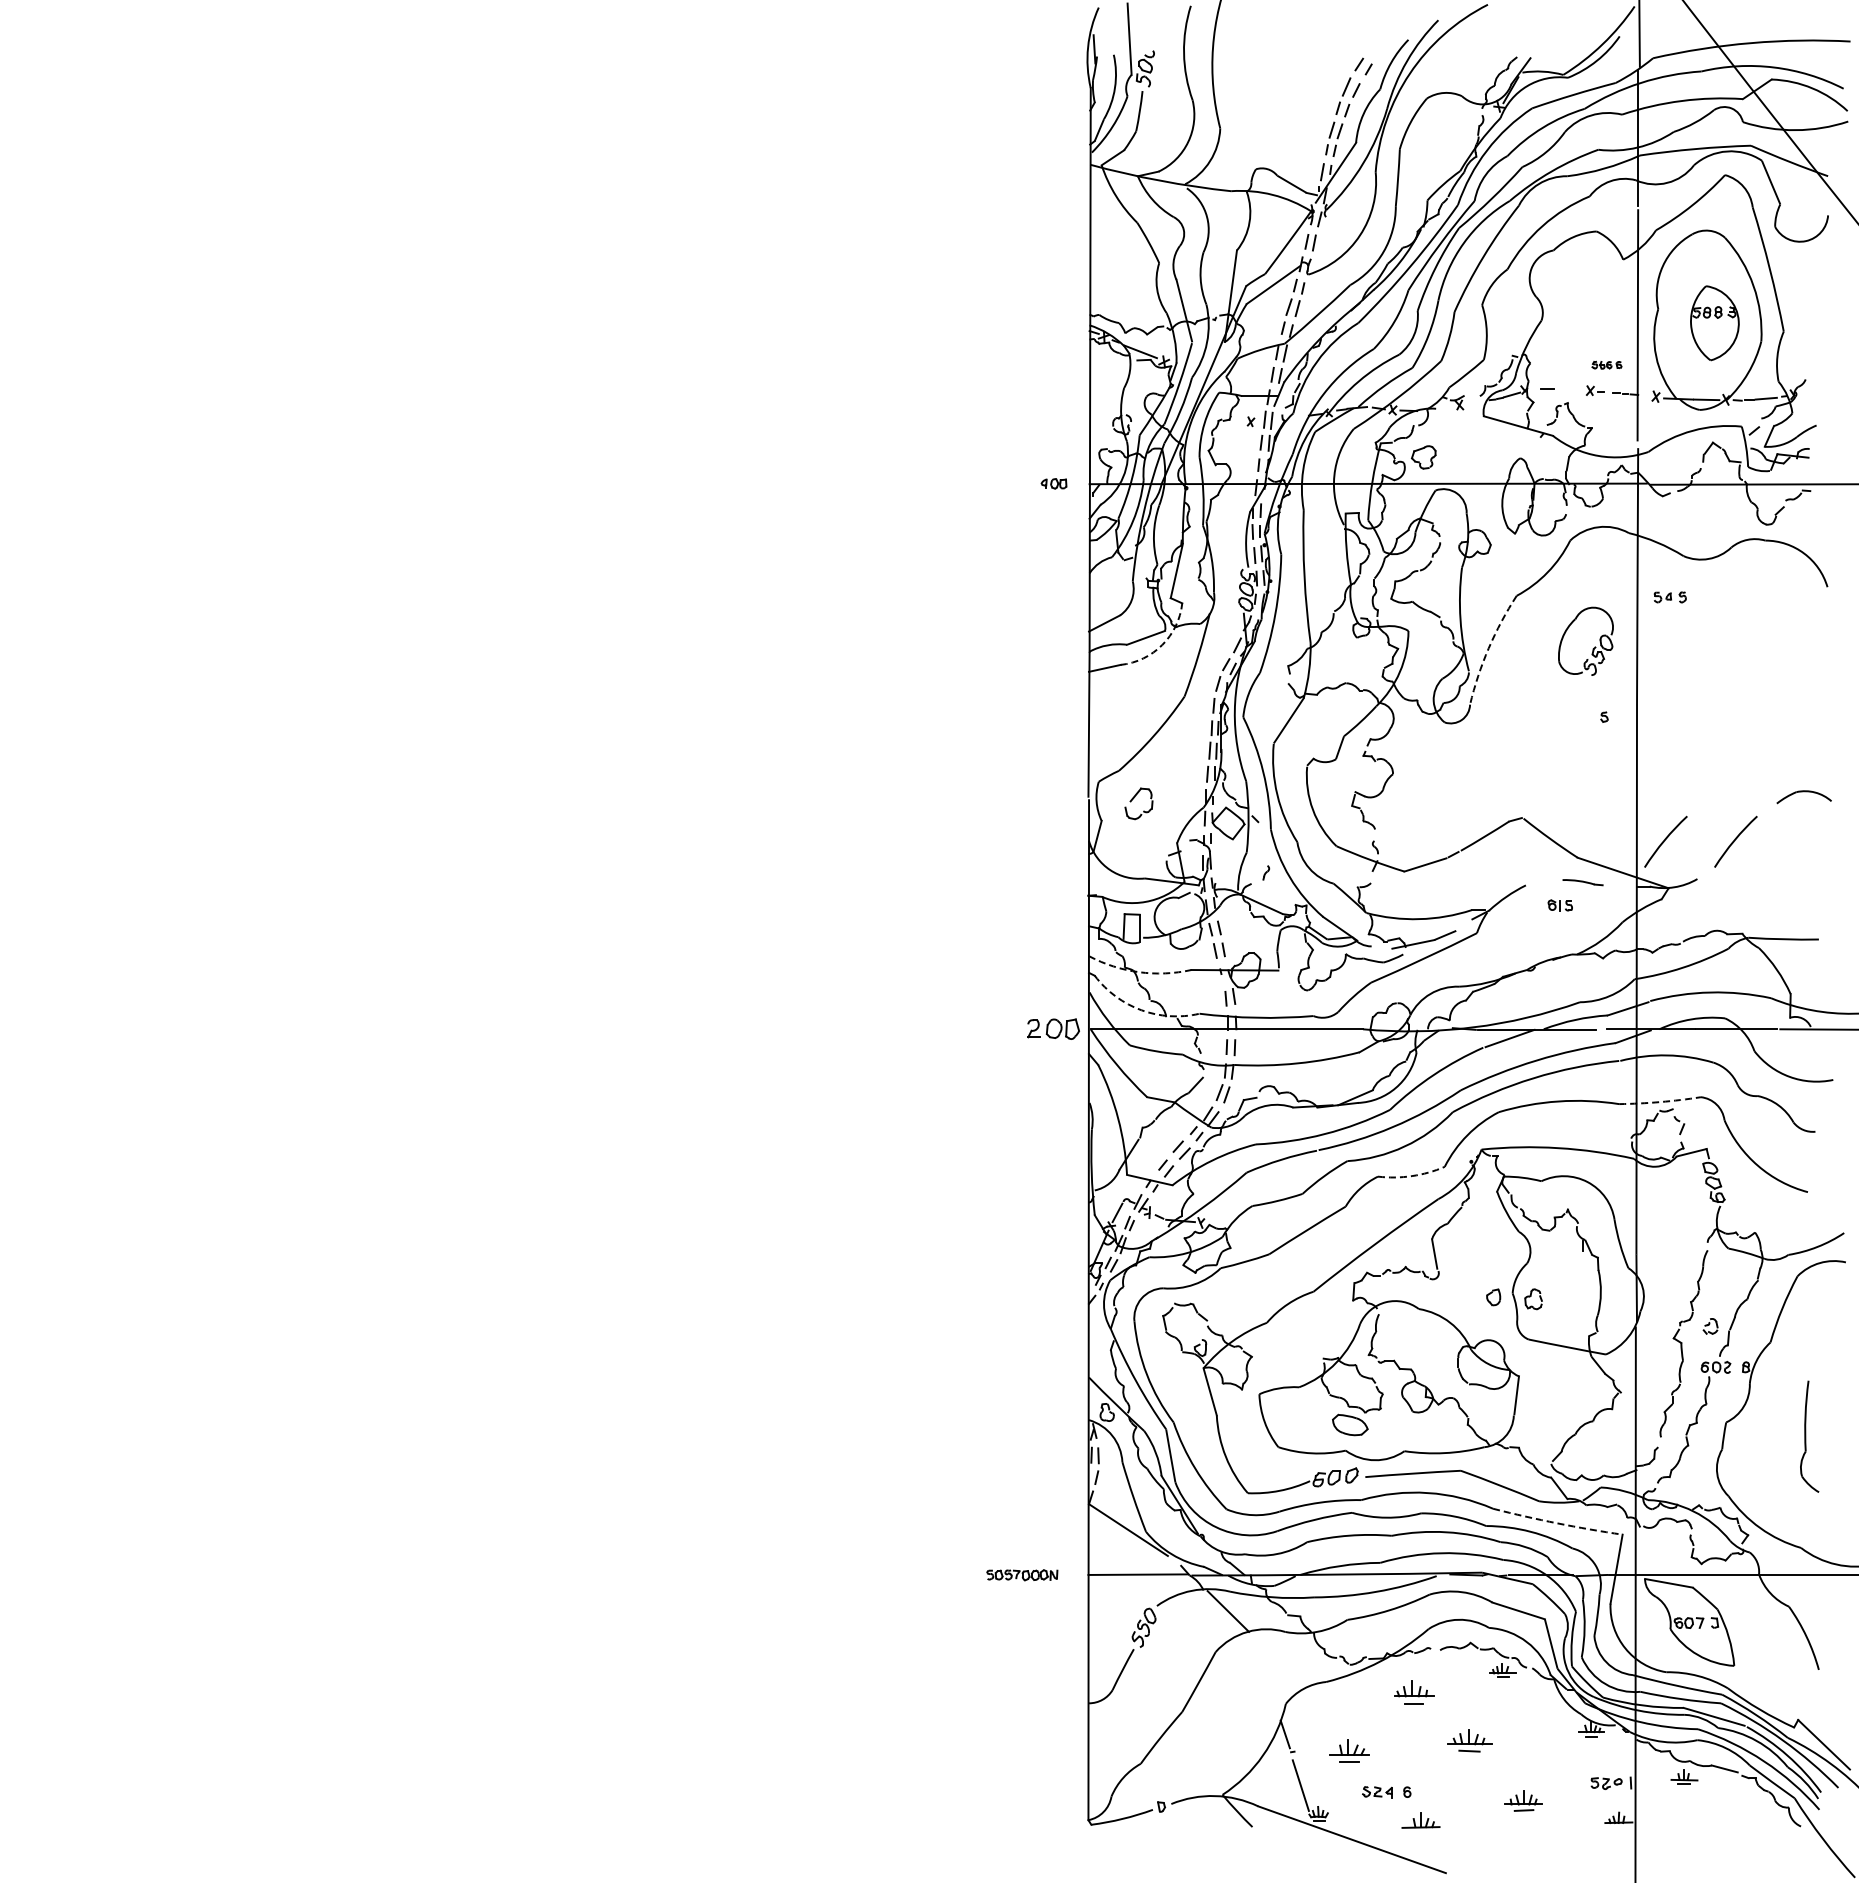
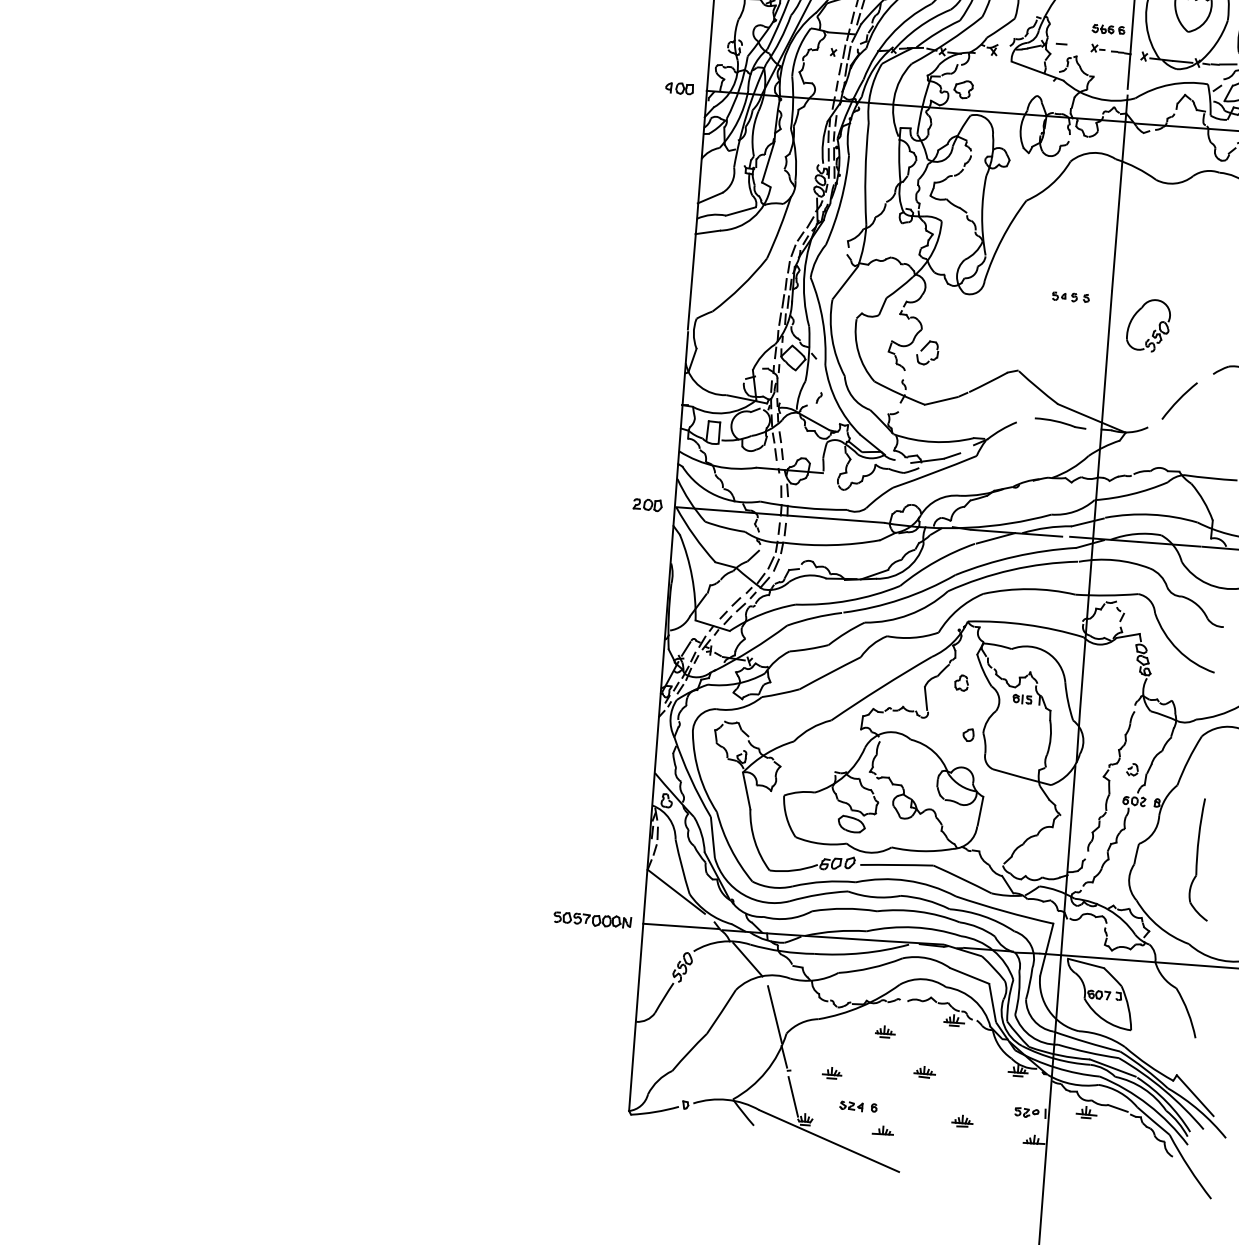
part: (1606, 365) -> (1108, 29), size x1.43
part: (1053, 483) -> (679, 88), size x1.43
part: (1669, 597) -> (1064, 296), moved
arc: (1162, 644) -> (753, 217), dashed -> solid
arc: (1488, 648) -> (1001, 239), dashed -> solid
part: (1593, 648) -> (1153, 331), moved
part: (1134, 798) -> (924, 348), moved
arc: (1665, 840) -> (1126, 396), removed
part: (1582, 882) -> (1060, 423), size x1.67
part: (1559, 905) -> (1021, 699), moved
arc: (1139, 972) -> (716, 466), dashed -> solid
arc: (1141, 1010) -> (716, 495), dashed -> solid
part: (1053, 1029) -> (647, 505), size x0.71
arc: (1660, 1102) -> (1107, 595), dashed -> solid
arc: (1412, 1176) -> (913, 638), dashed -> solid
part: (1533, 1299) -> (961, 683), moved
part: (1809, 1436) -> (1201, 859), size x1.43
arc: (1557, 1523) -> (1004, 911), dashed -> solid
part: (1022, 1575) -> (592, 920), size x1.43
line: (1268, 1680) -> (774, 1014), added
part: (1414, 1691) -> (885, 1031), size x0.62
part: (1469, 1740) -> (924, 1072), size x0.62
part: (1348, 1750) -> (831, 1072), size x0.62
part: (1523, 1800) -> (962, 1120), size x0.71
part: (1421, 1820) -> (883, 1130), size x0.71

